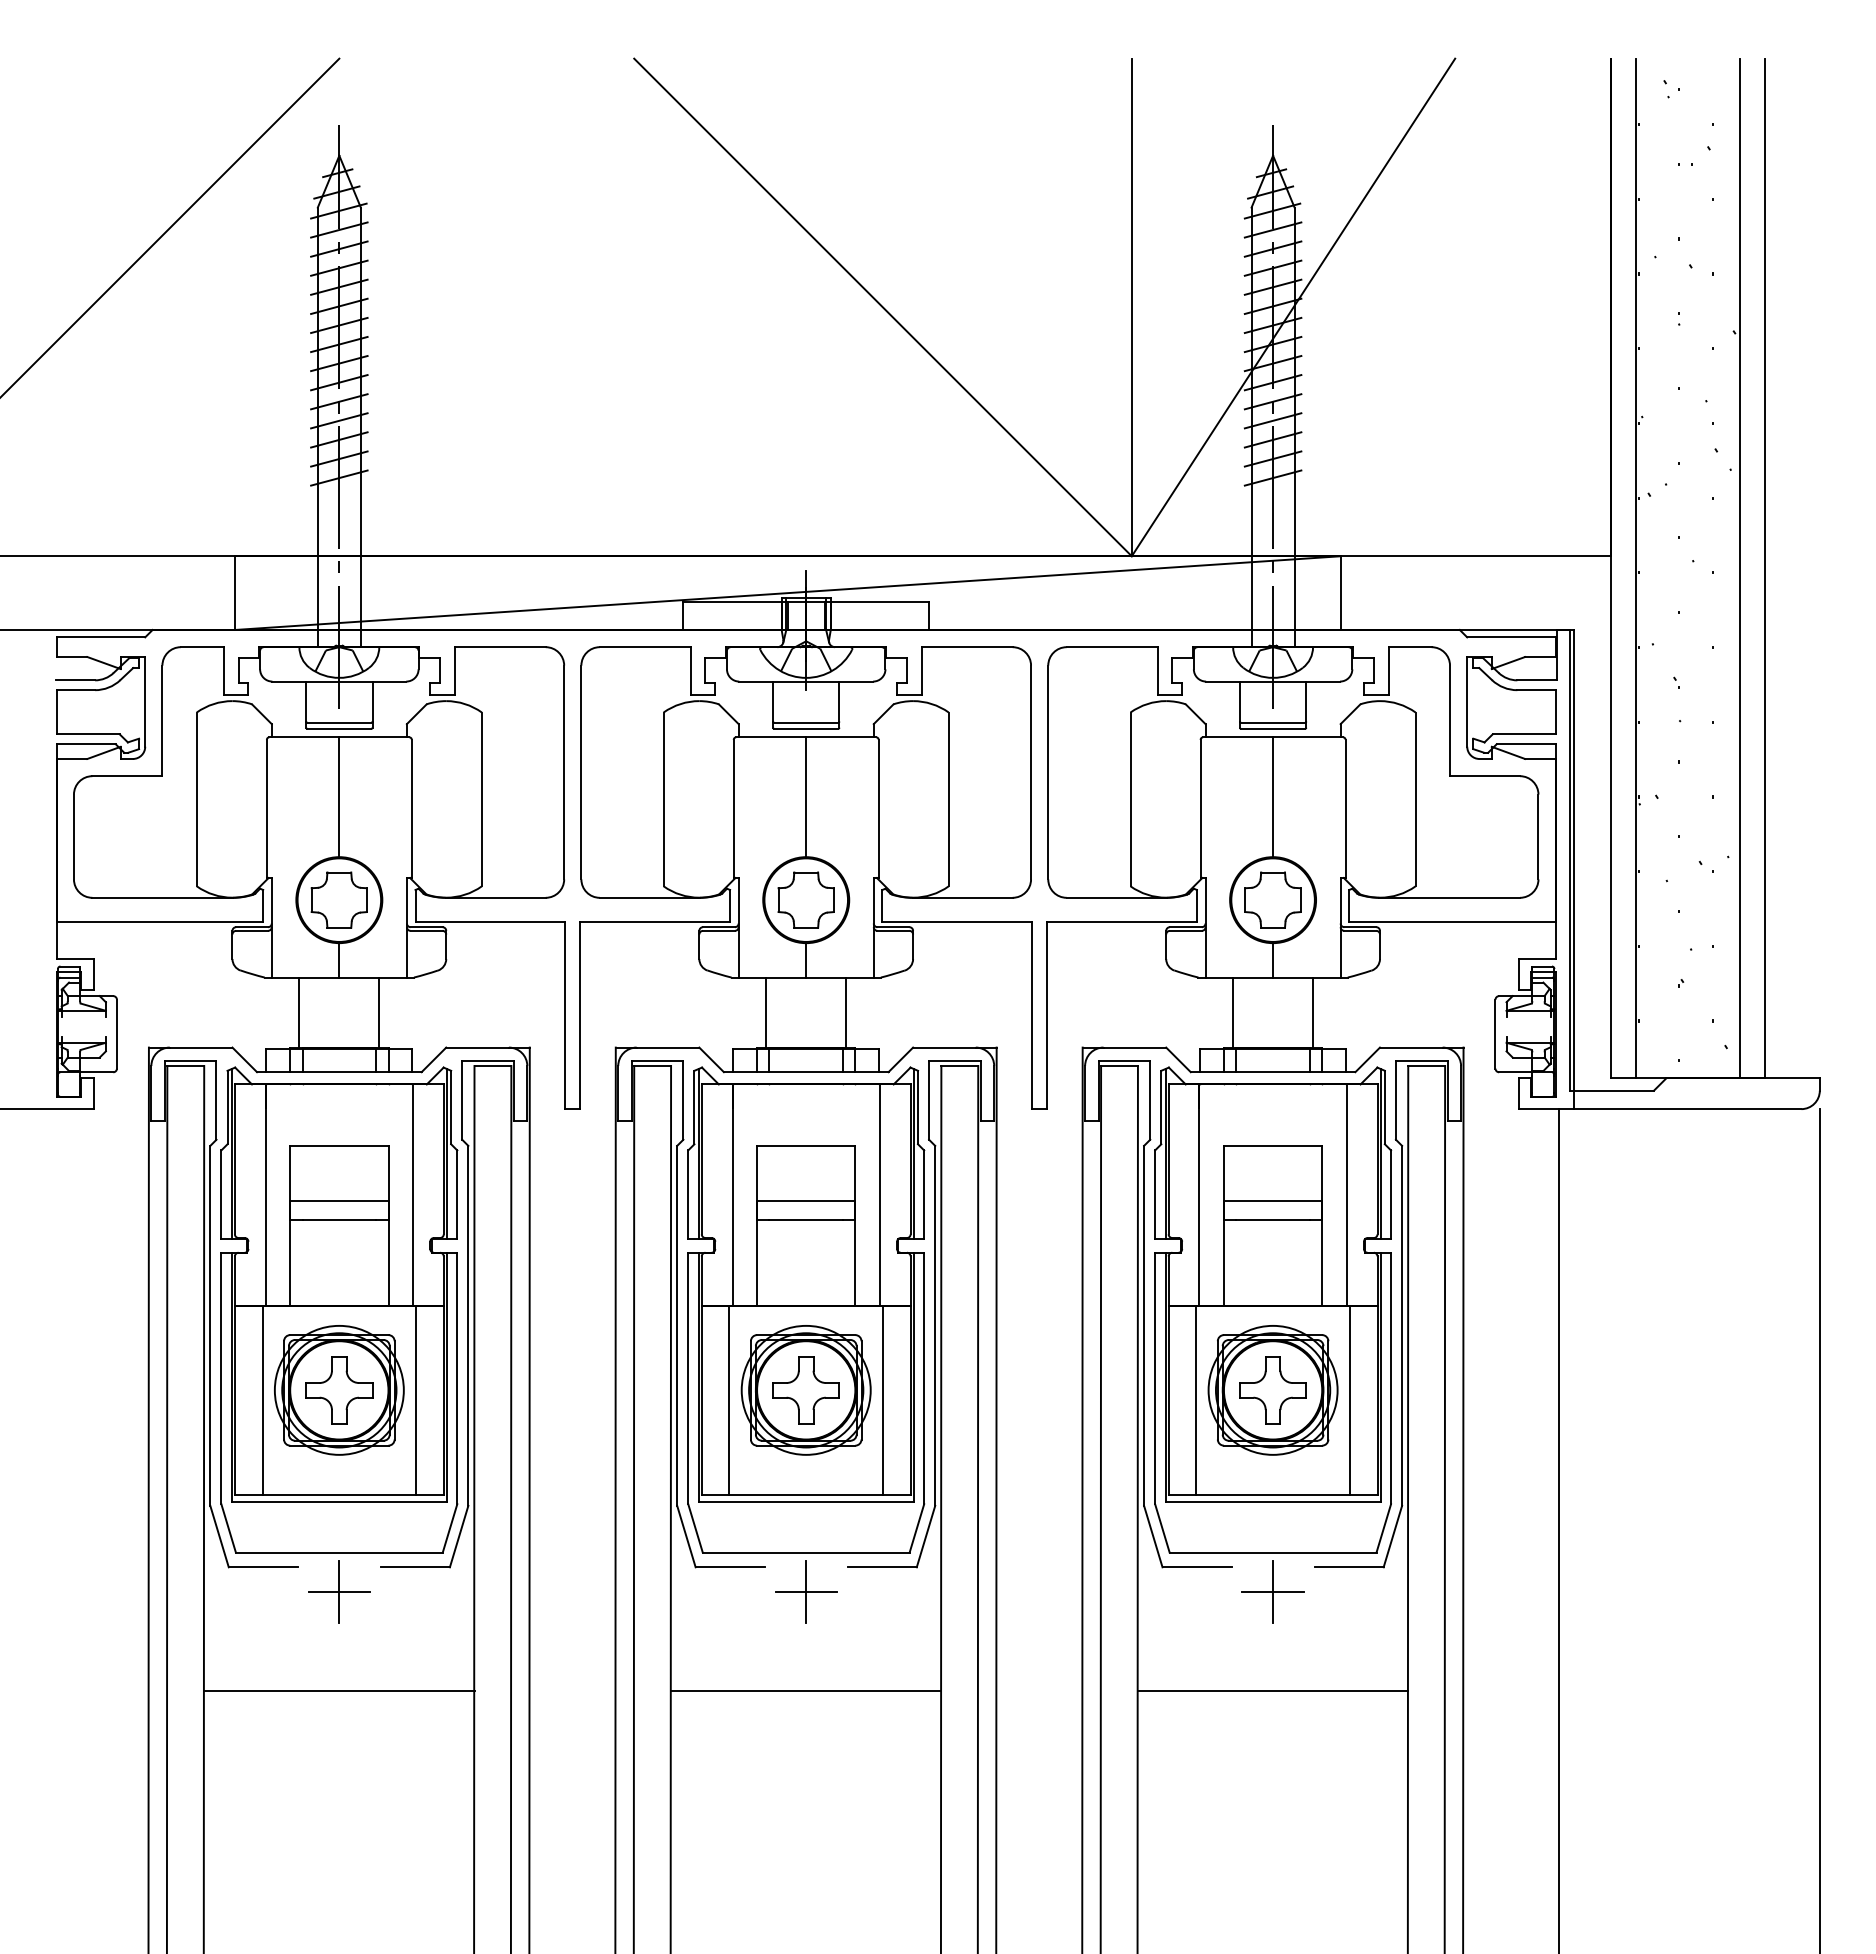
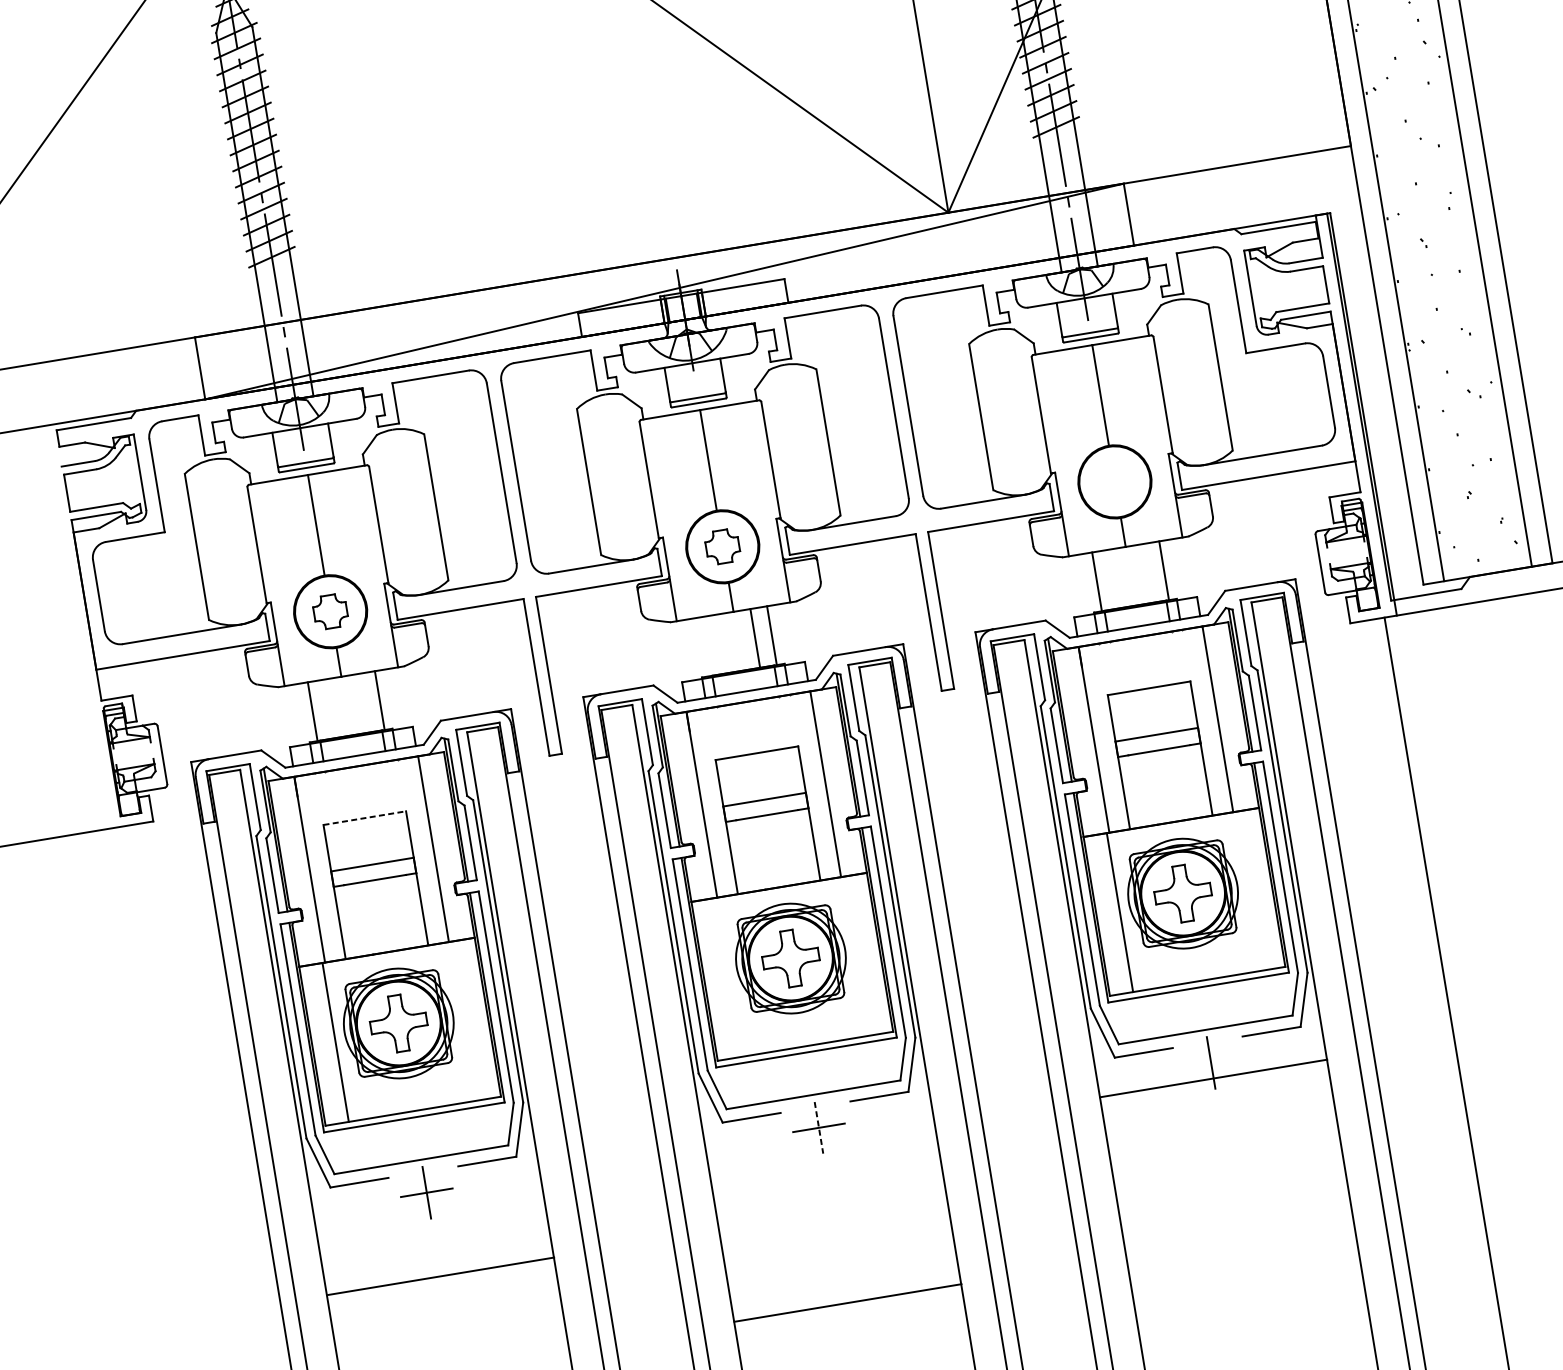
part: (338, 899) -> (329, 611), size x0.7
part: (805, 899) -> (722, 546), size x0.7
part: (1272, 899) -> (1114, 481), removed
line: (766, 1012) -> (755, 638), moved
line: (339, 1145) -> (364, 817), solid -> dashed
line: (416, 1399) -> (464, 1020), removed
line: (729, 1399) -> (727, 976), removed
line: (883, 1399) -> (857, 955), removed
line: (1349, 1399) -> (1248, 890), removed
line: (806, 1591) -> (819, 1127), solid -> dashed
line: (1272, 1591) -> (1210, 1062), removed
line: (806, 1691) -> (848, 1303), moved
line: (1272, 1691) -> (1213, 1078), moved

